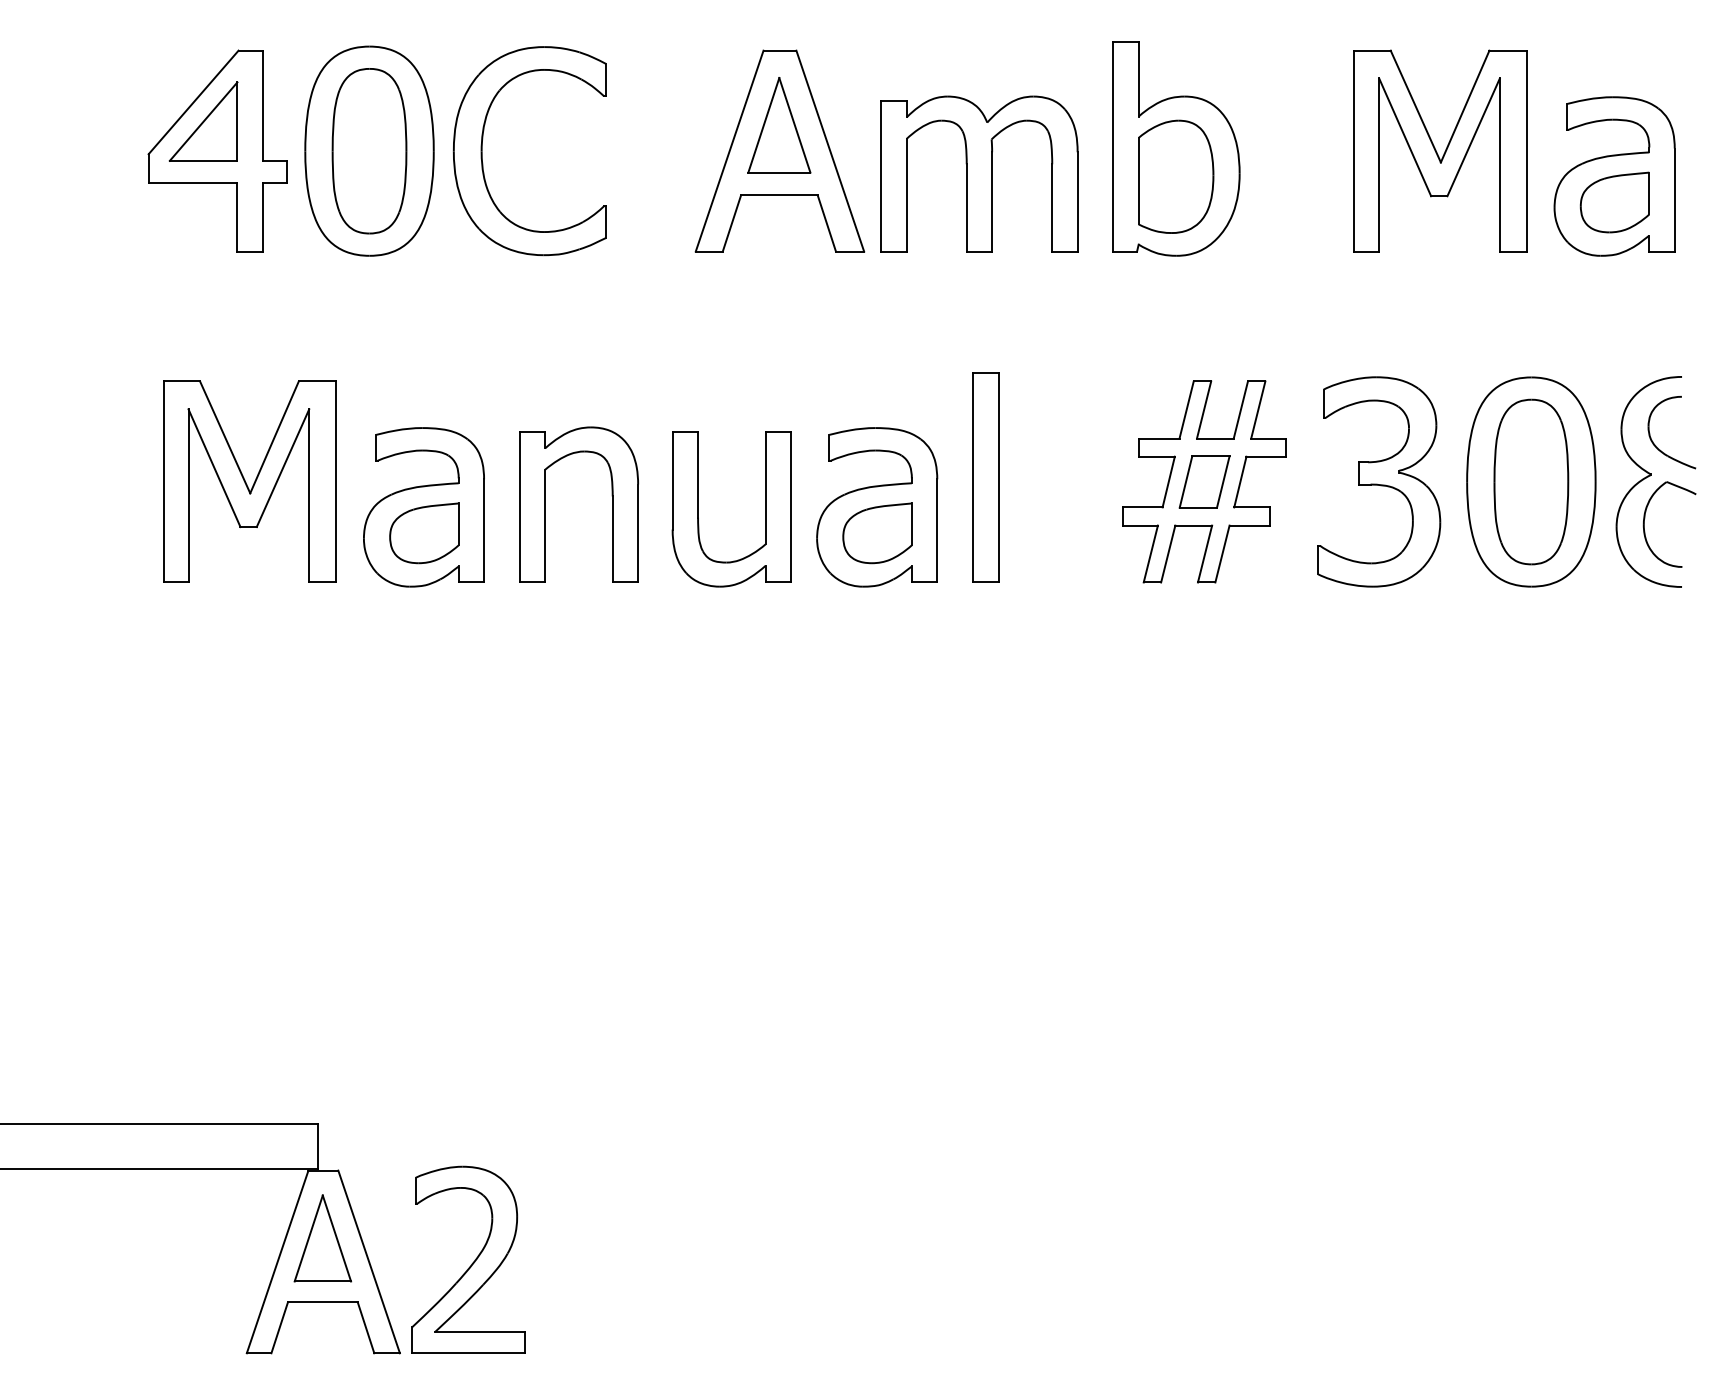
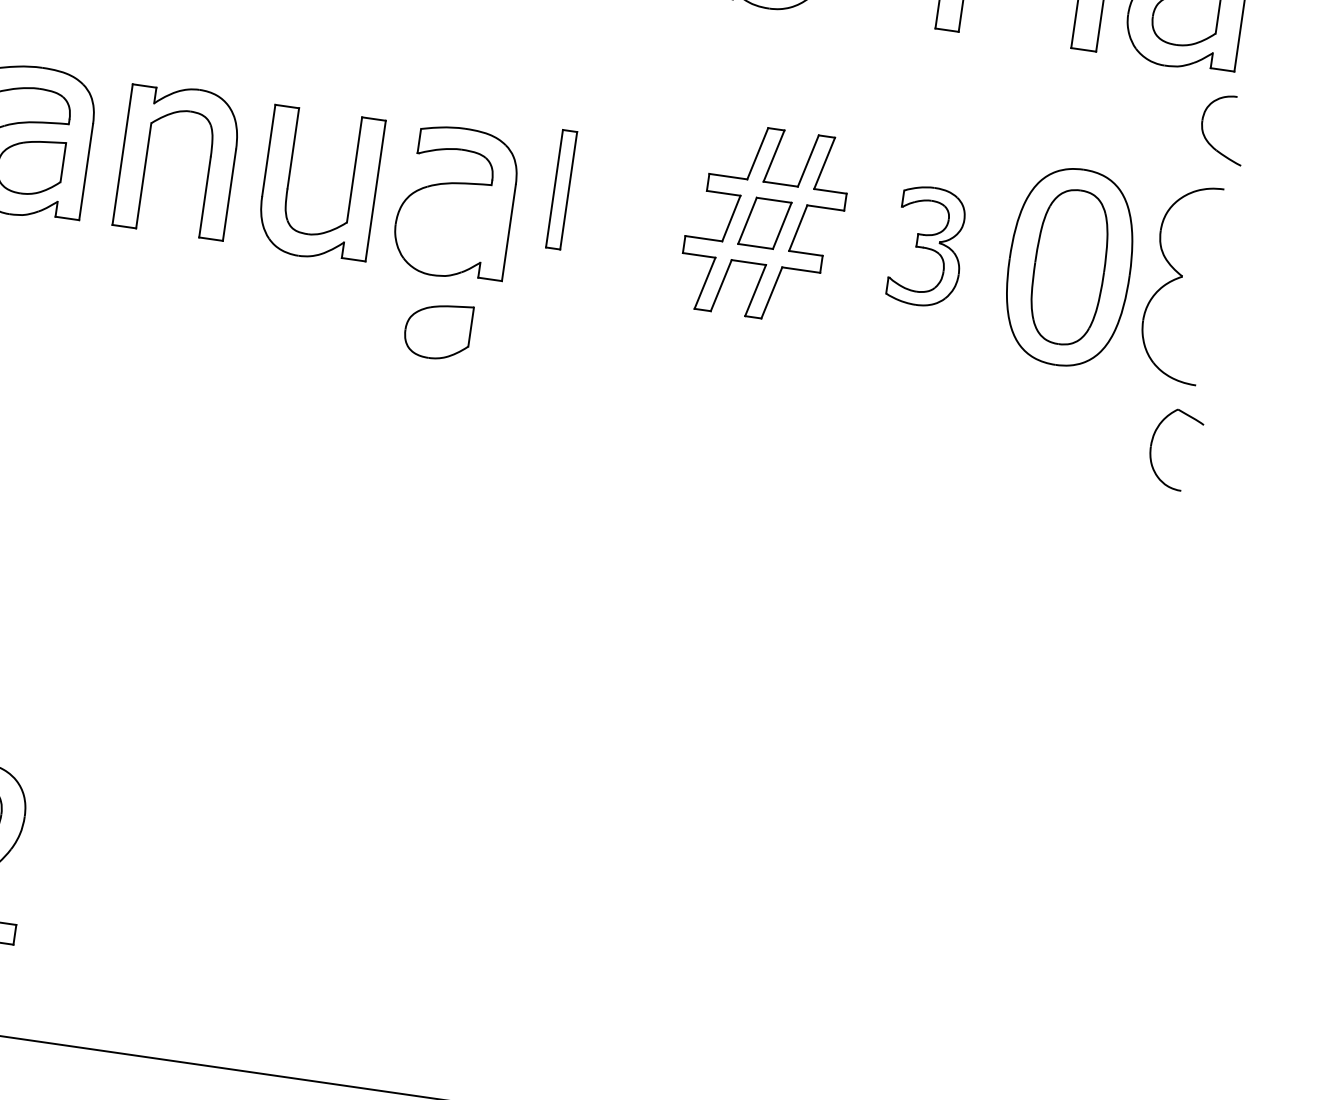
part: (1656, 445) -> (1207, 139), moved
part: (985, 477) -> (561, 189), size x0.6
part: (1379, 481) -> (928, 246), size x0.6
part: (1645, 518) -> (1153, 440), moved
part: (877, 533) -> (437, 330), moved

